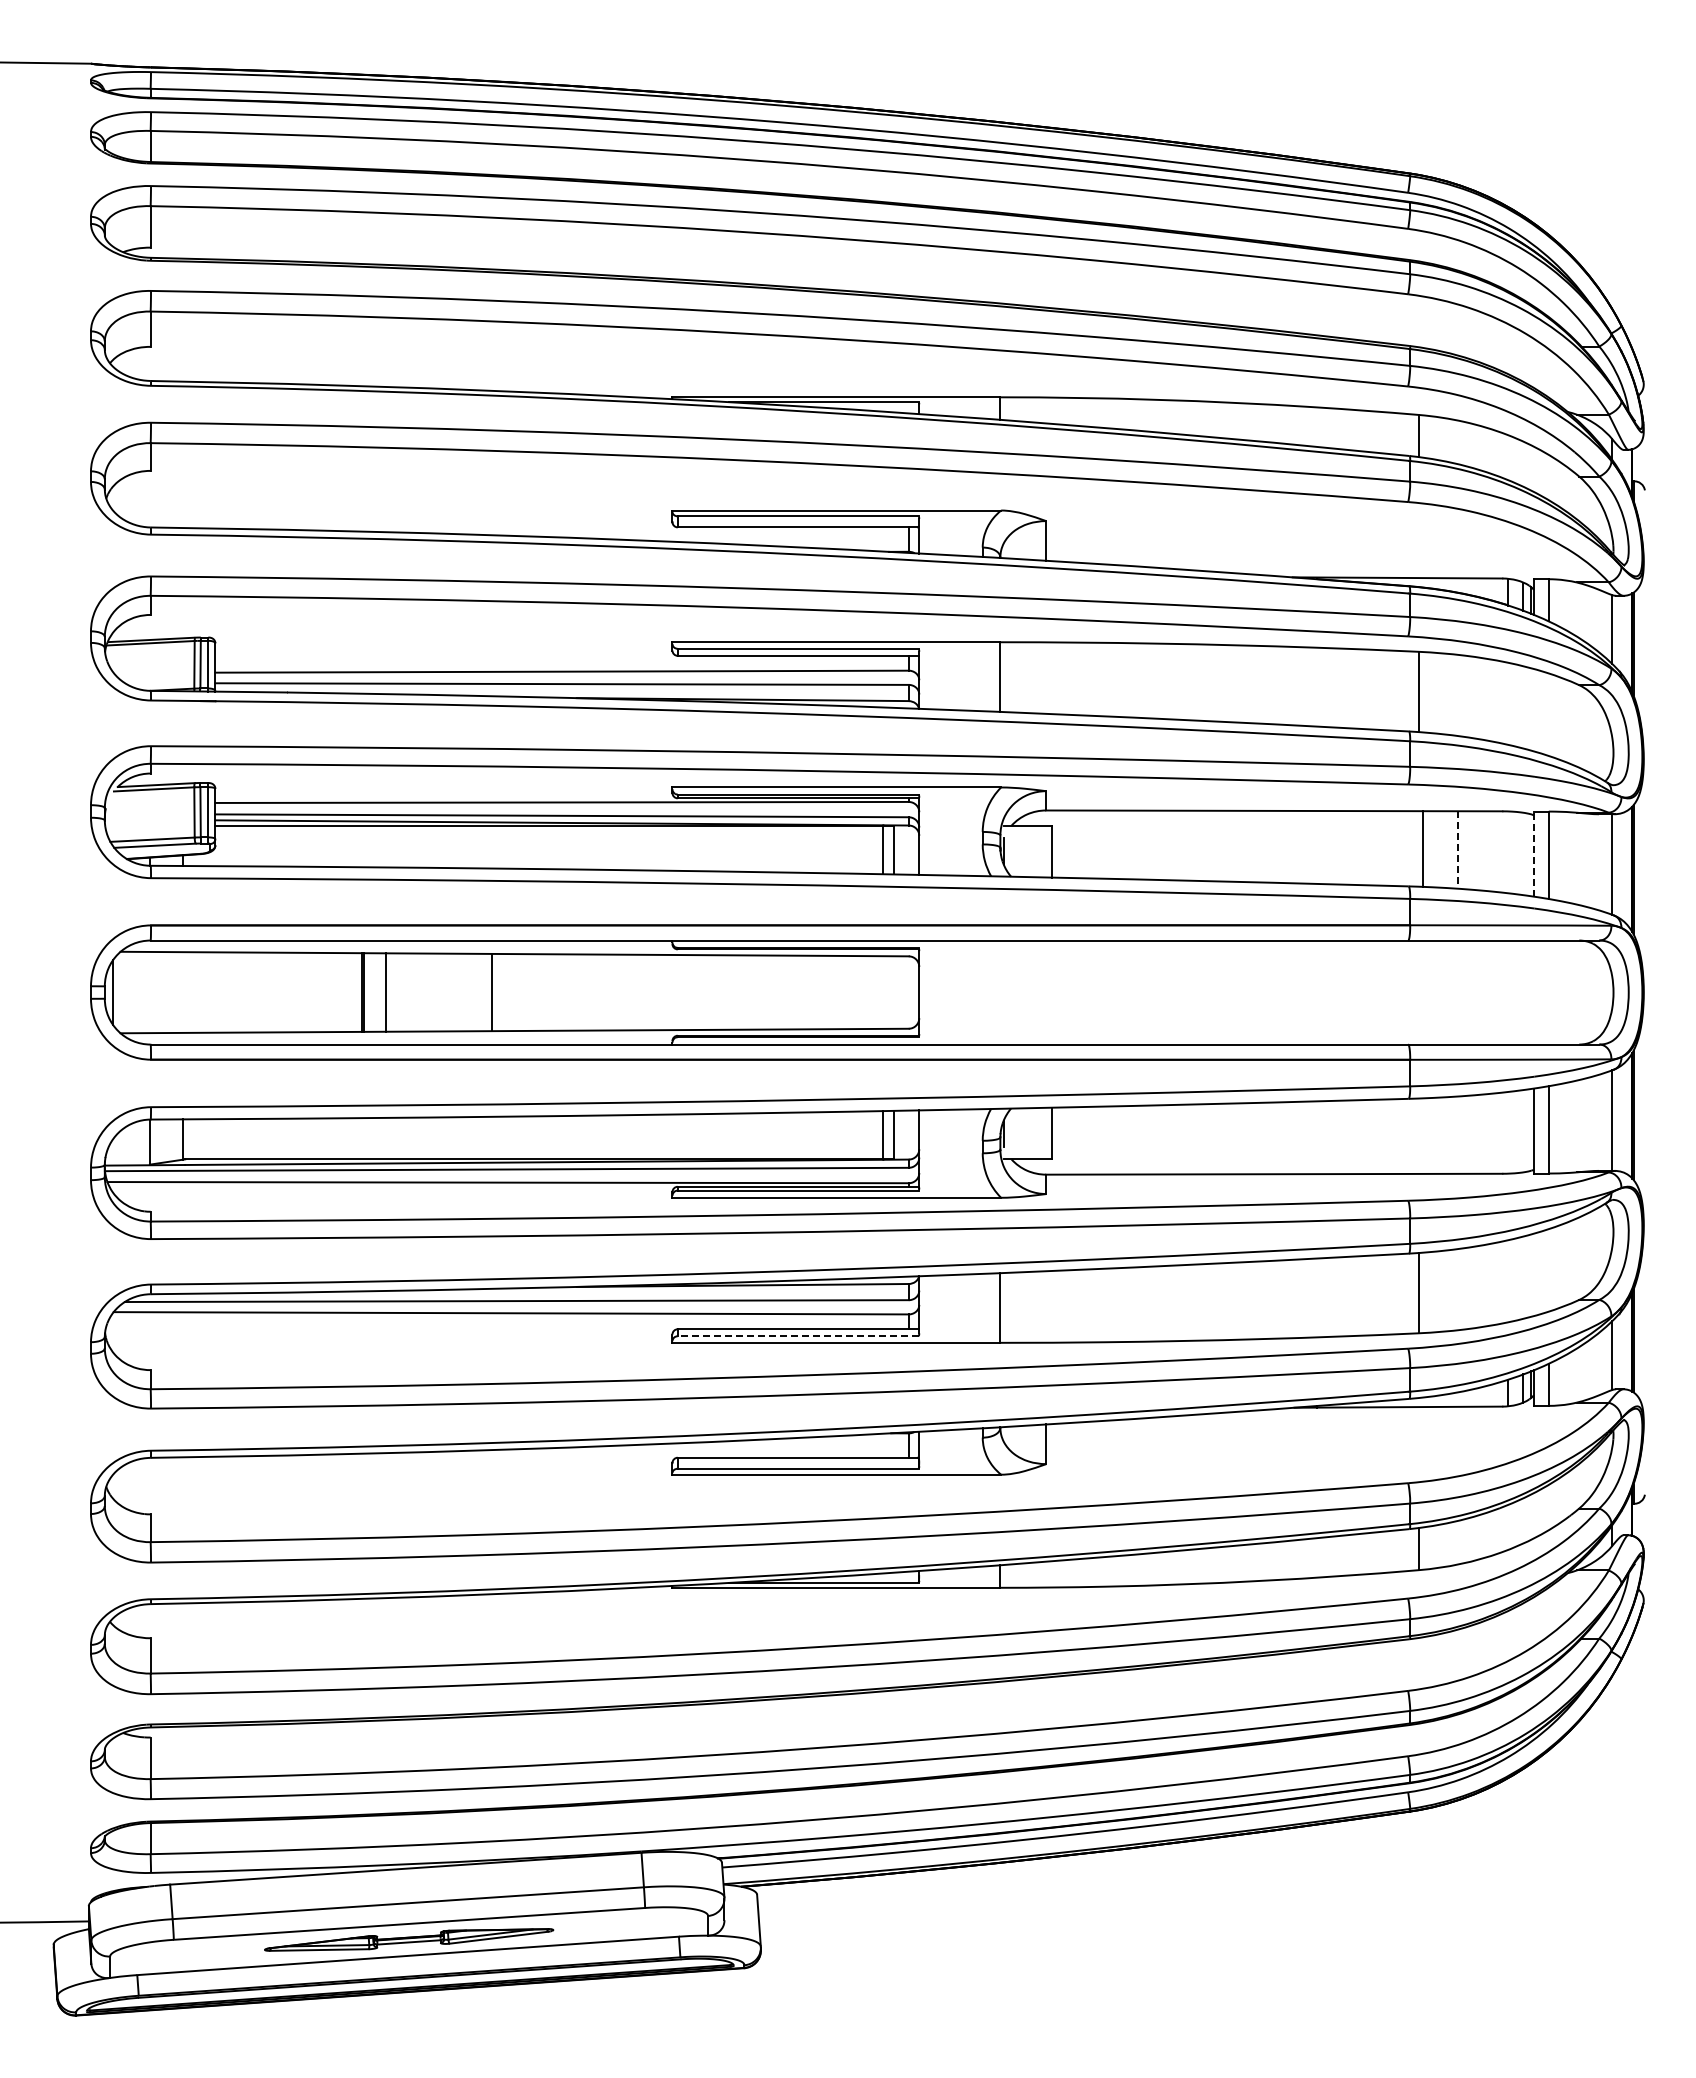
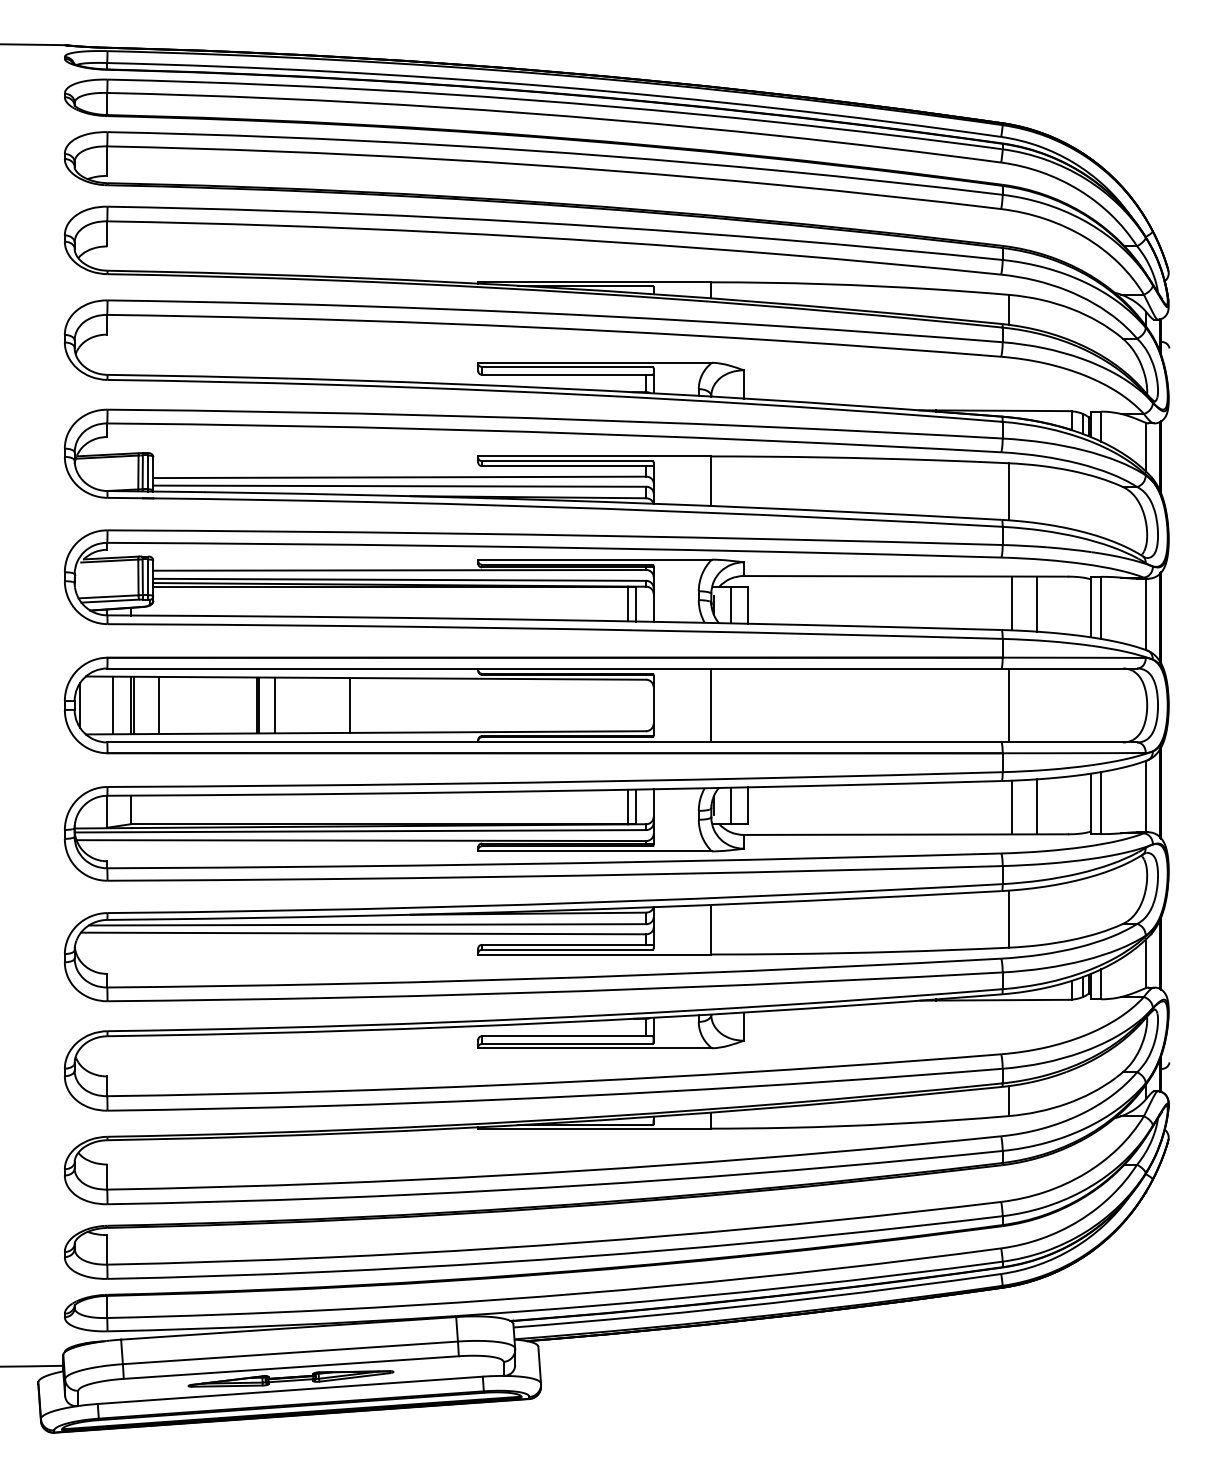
line: (1458, 850) -> (1037, 604), dashed -> solid
line: (1027, 851) -> (730, 605), added
line: (1533, 854) -> (1090, 607), dashed -> solid
line: (158, 992) -> (112, 705), added
line: (183, 992) -> (130, 705), added
line: (188, 992) -> (134, 705), added
line: (223, 992) -> (159, 705), added
line: (1000, 992) -> (711, 705), added
line: (1419, 992) -> (1009, 705), added
line: (1027, 1133) -> (730, 805), added
line: (1458, 1134) -> (1037, 806), added
line: (1422, 1135) -> (1011, 807), added
line: (798, 1336) -> (567, 949), dashed -> solid

